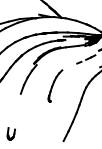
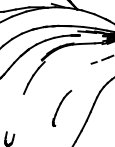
part: (55, 85) -> (62, 107), moved

